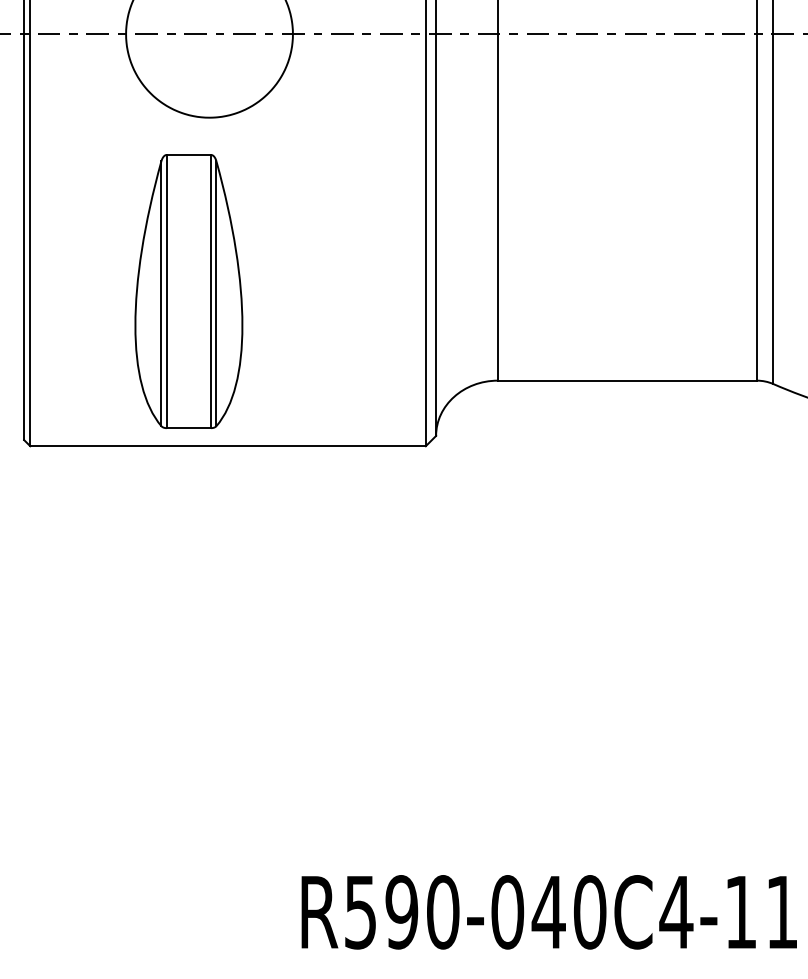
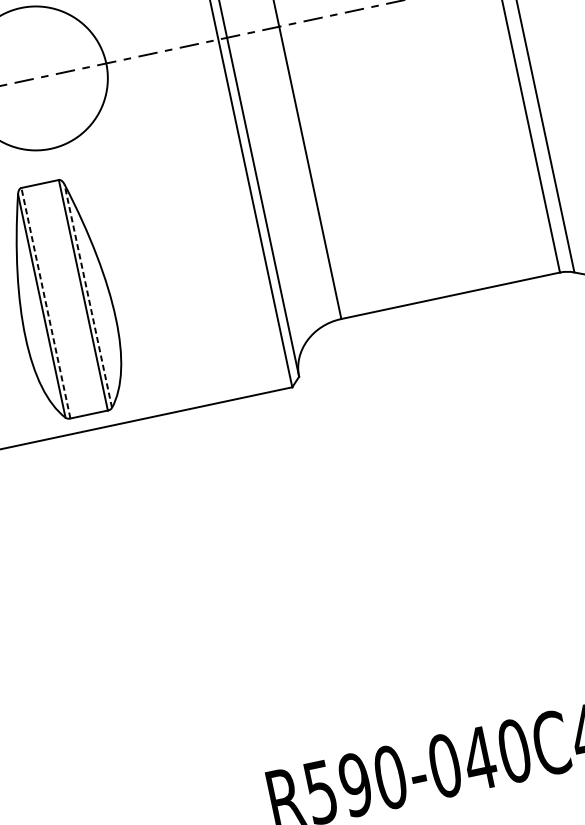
line: (166, 291) -> (45, 303), solid -> dashed
line: (216, 293) -> (88, 295), solid -> dashed

